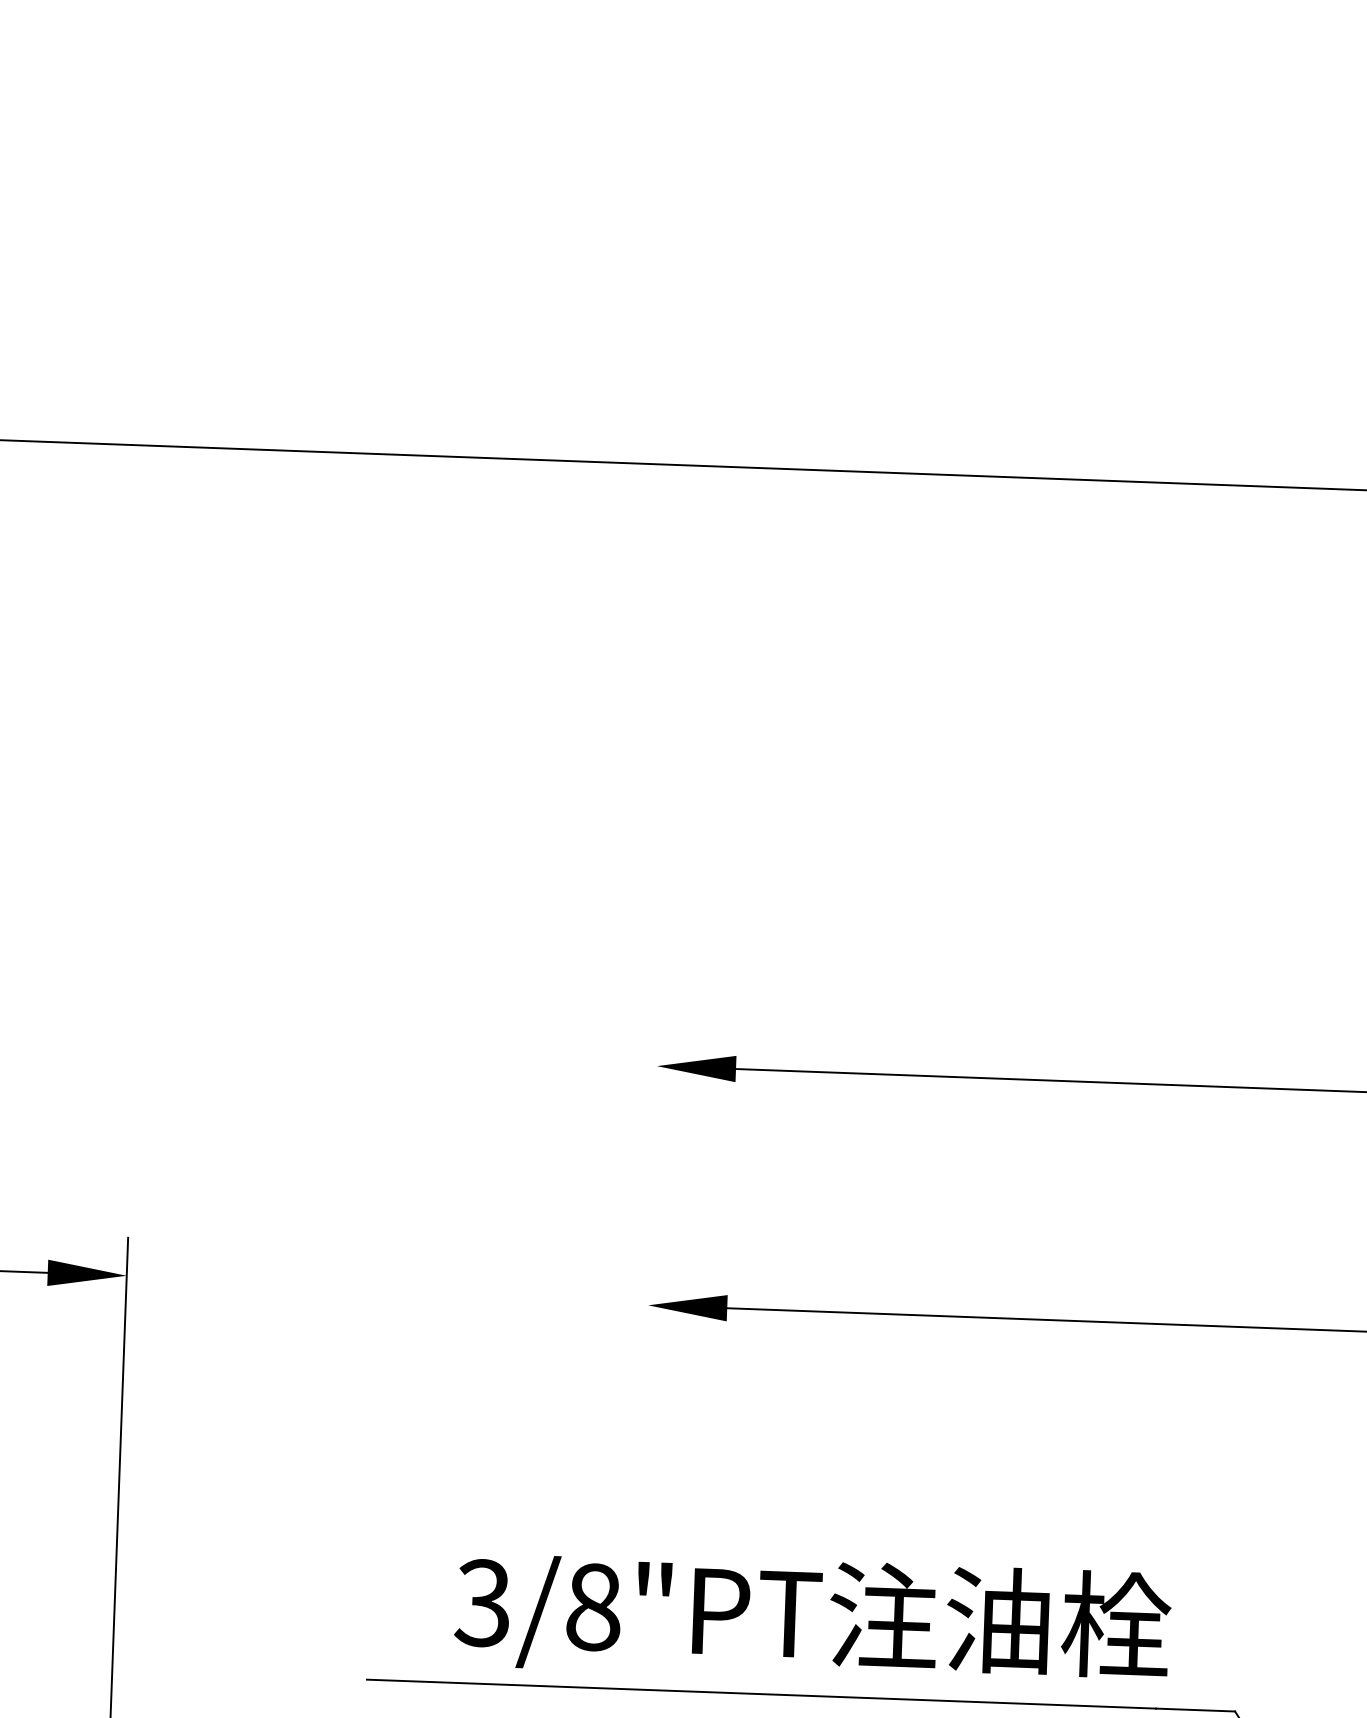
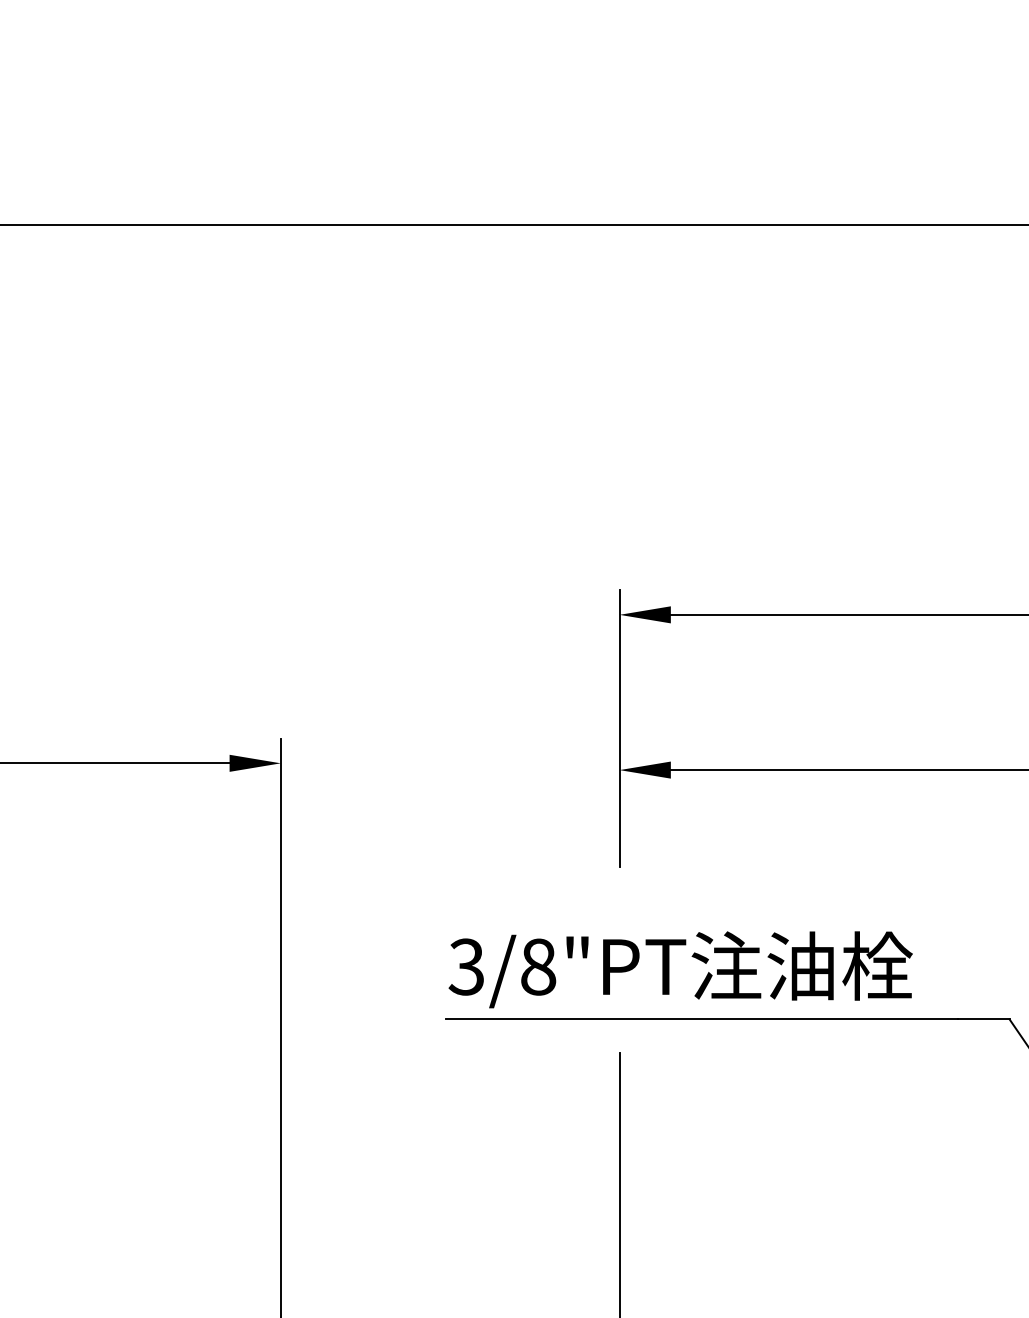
line: (650, 1241) -> (619, 728), added
text: (812, 1618) -> (680, 969), moved

